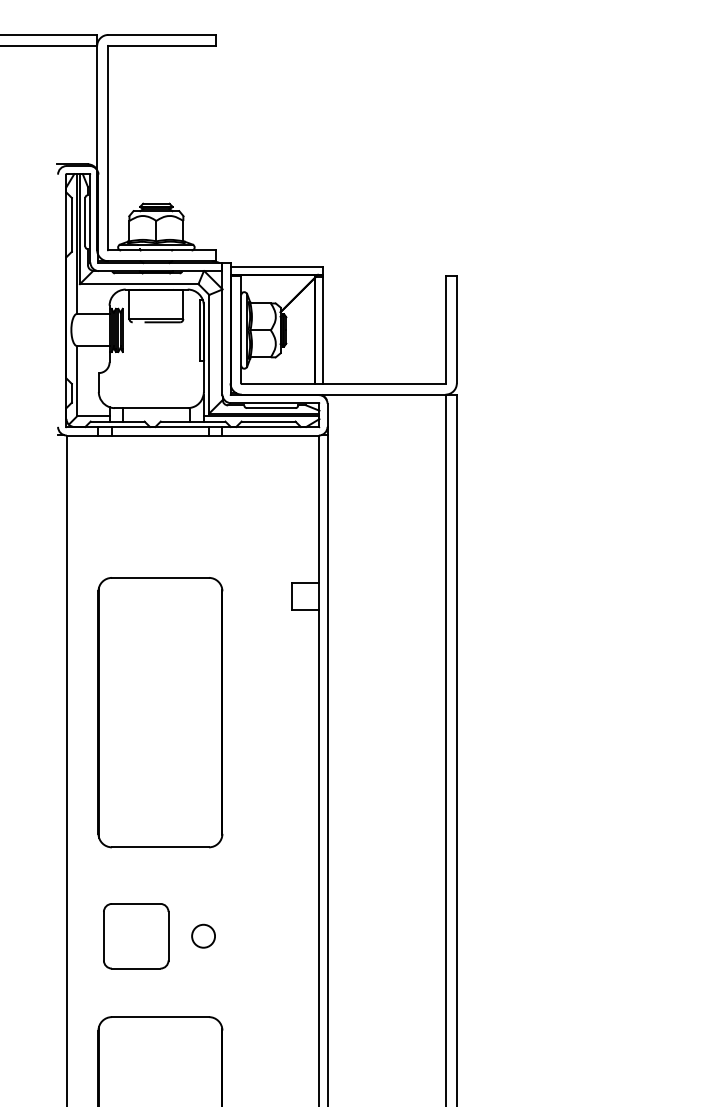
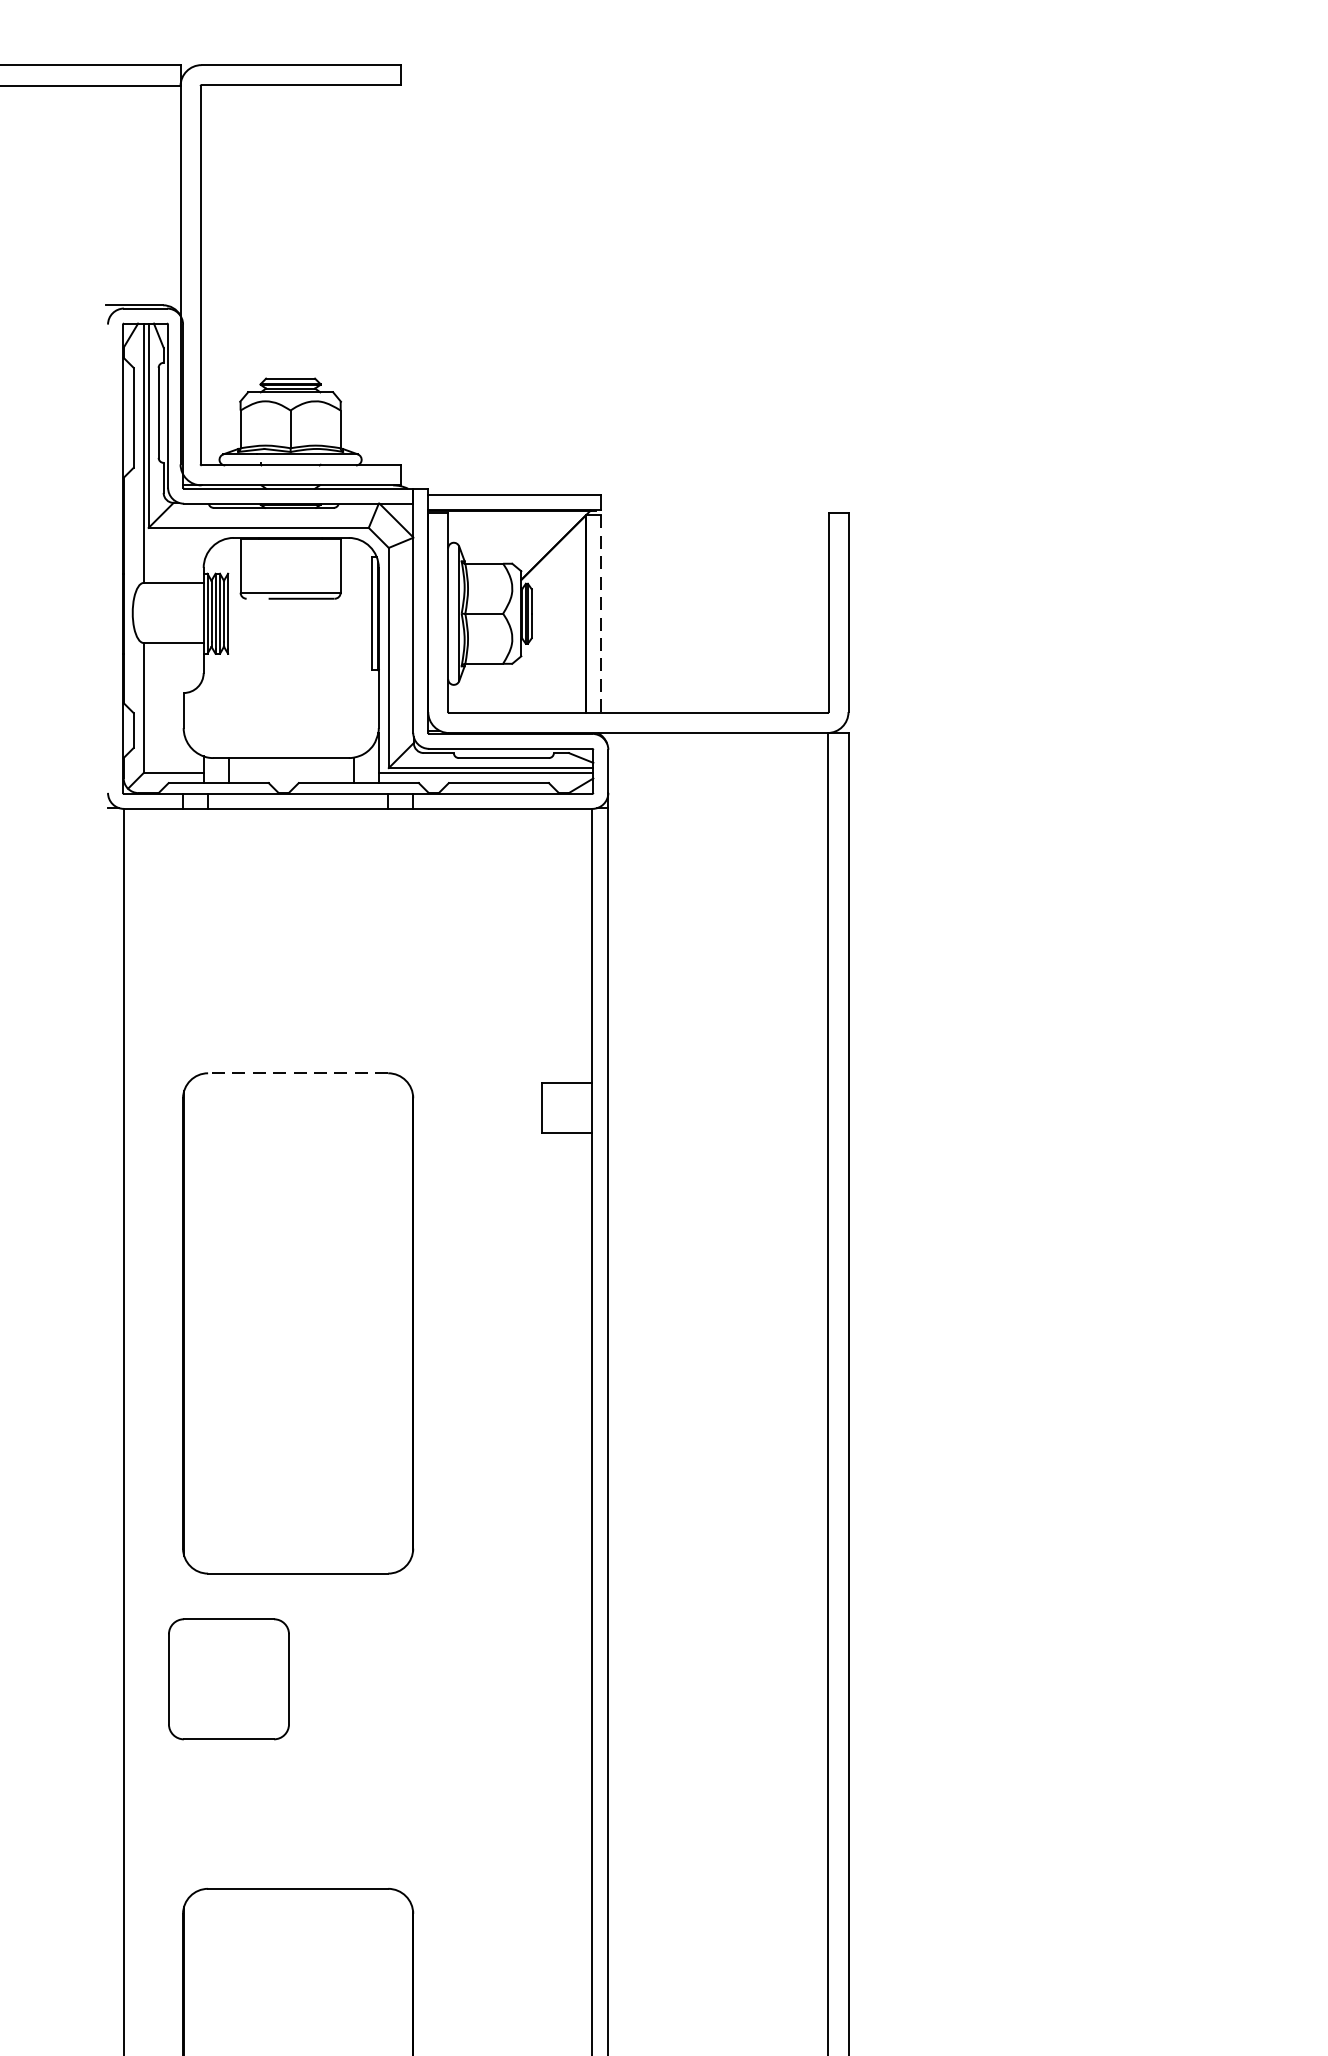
line: (323, 331) -> (600, 615), solid -> dashed
line: (160, 577) -> (298, 1072), solid -> dashed
circle: (203, 935) -> (378, 1737), removed
part: (136, 936) -> (229, 1679), moved

